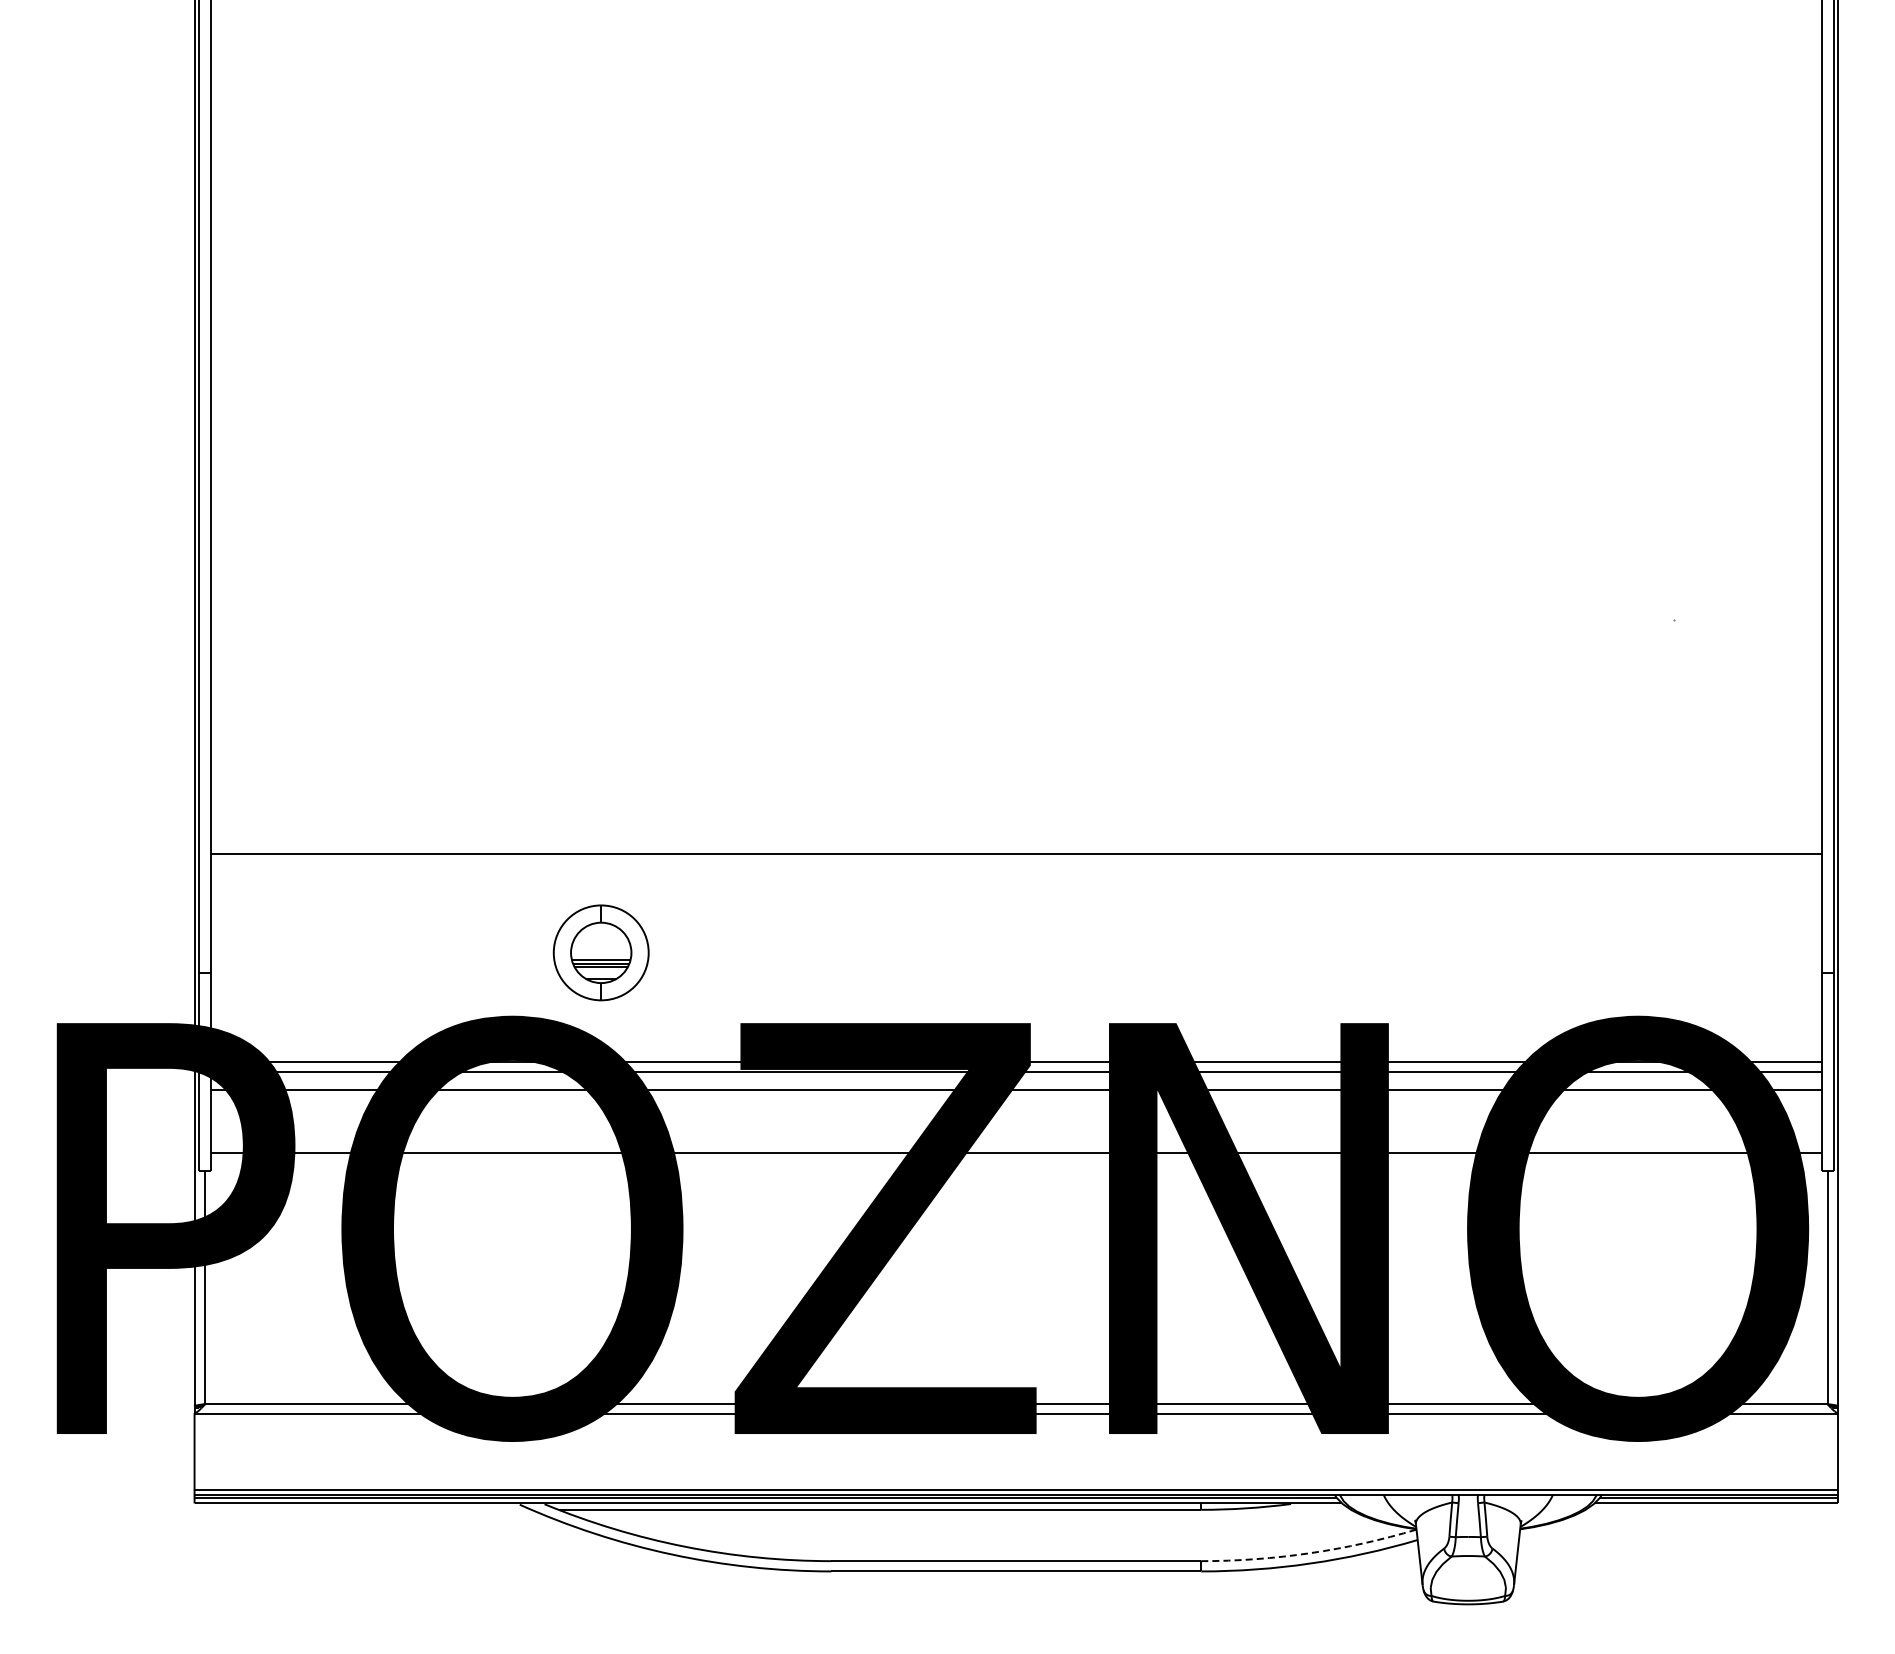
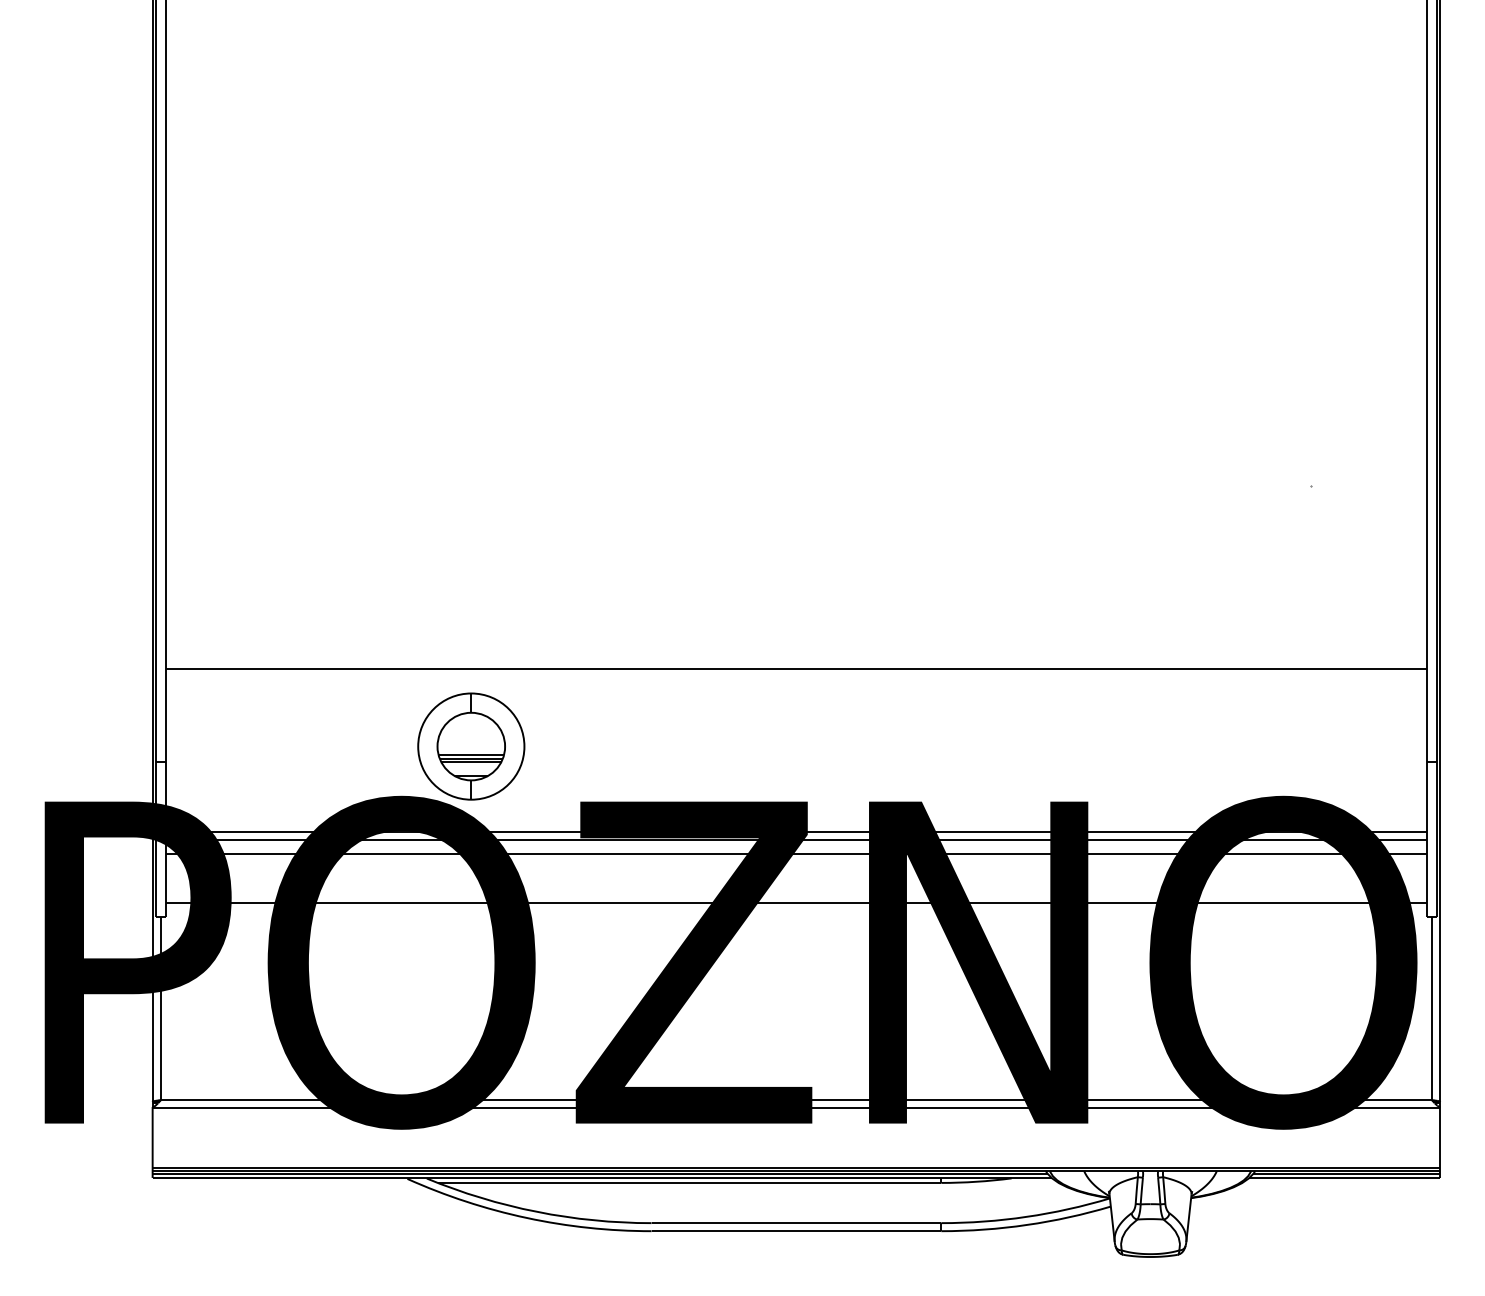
part: (600, 952) -> (470, 746), size x1.43
line: (1310, 1553) -> (1026, 1217), dashed -> solid

